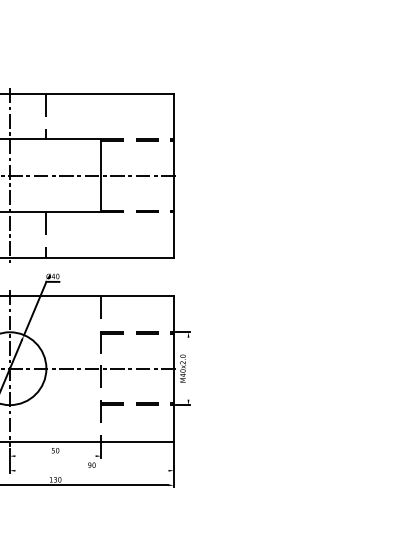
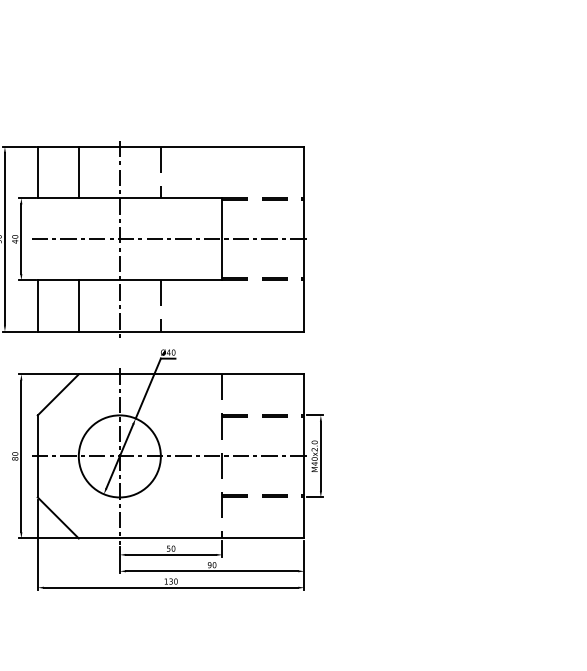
line: (188, 368) -> (320, 456), added
line: (55, 455) -> (171, 554), added
line: (92, 470) -> (212, 571), added

